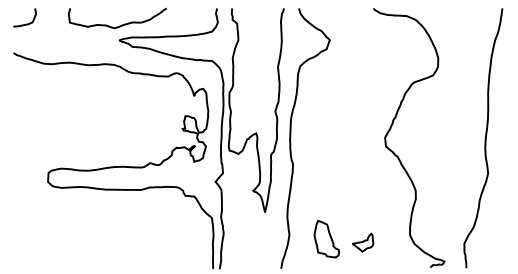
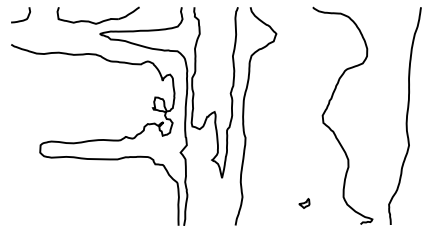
part: (326, 238) -> (273, 200), removed
part: (363, 242) -> (304, 203), size x0.6

